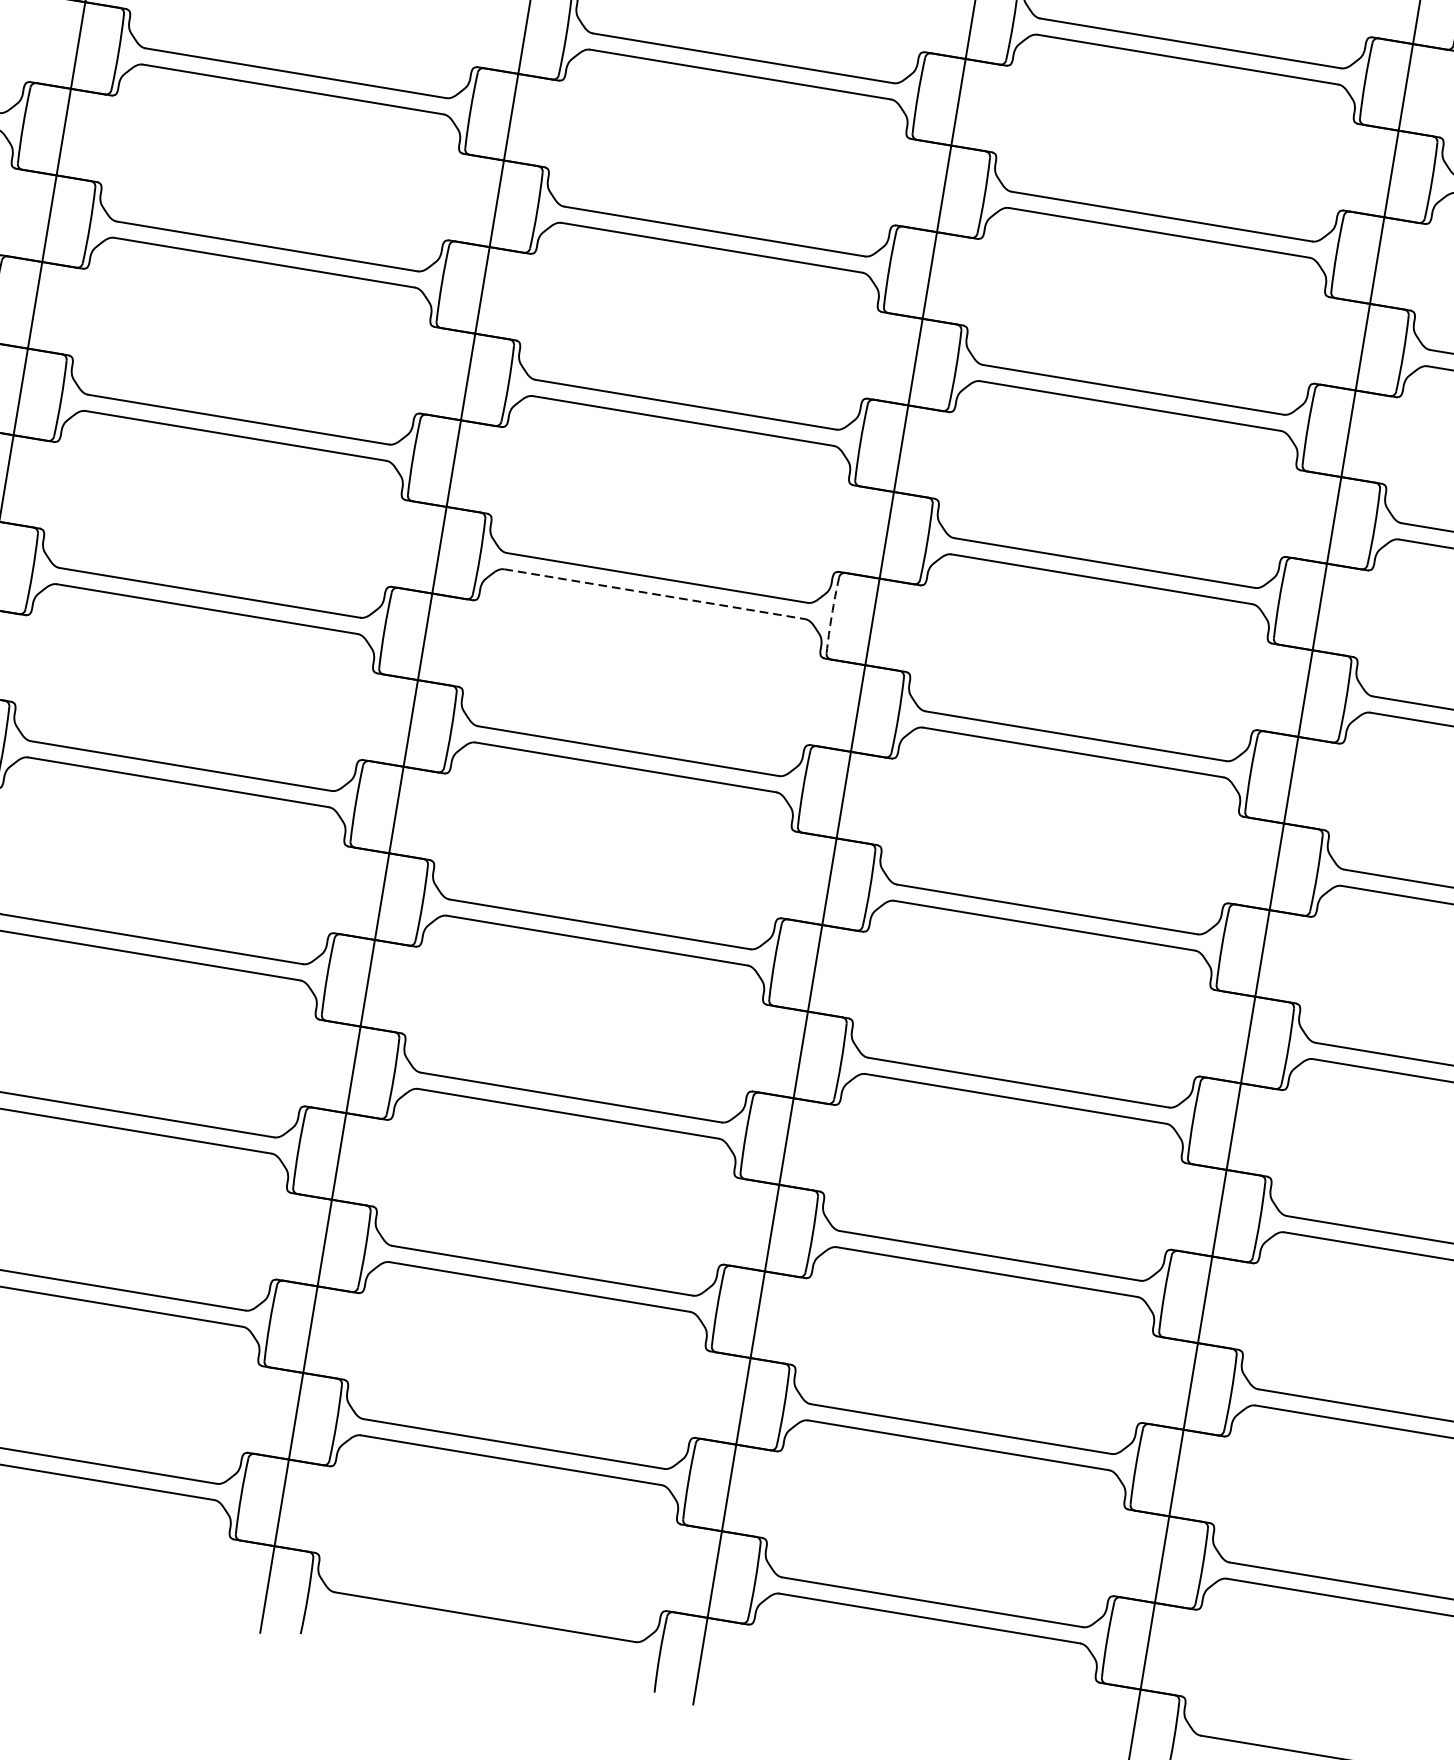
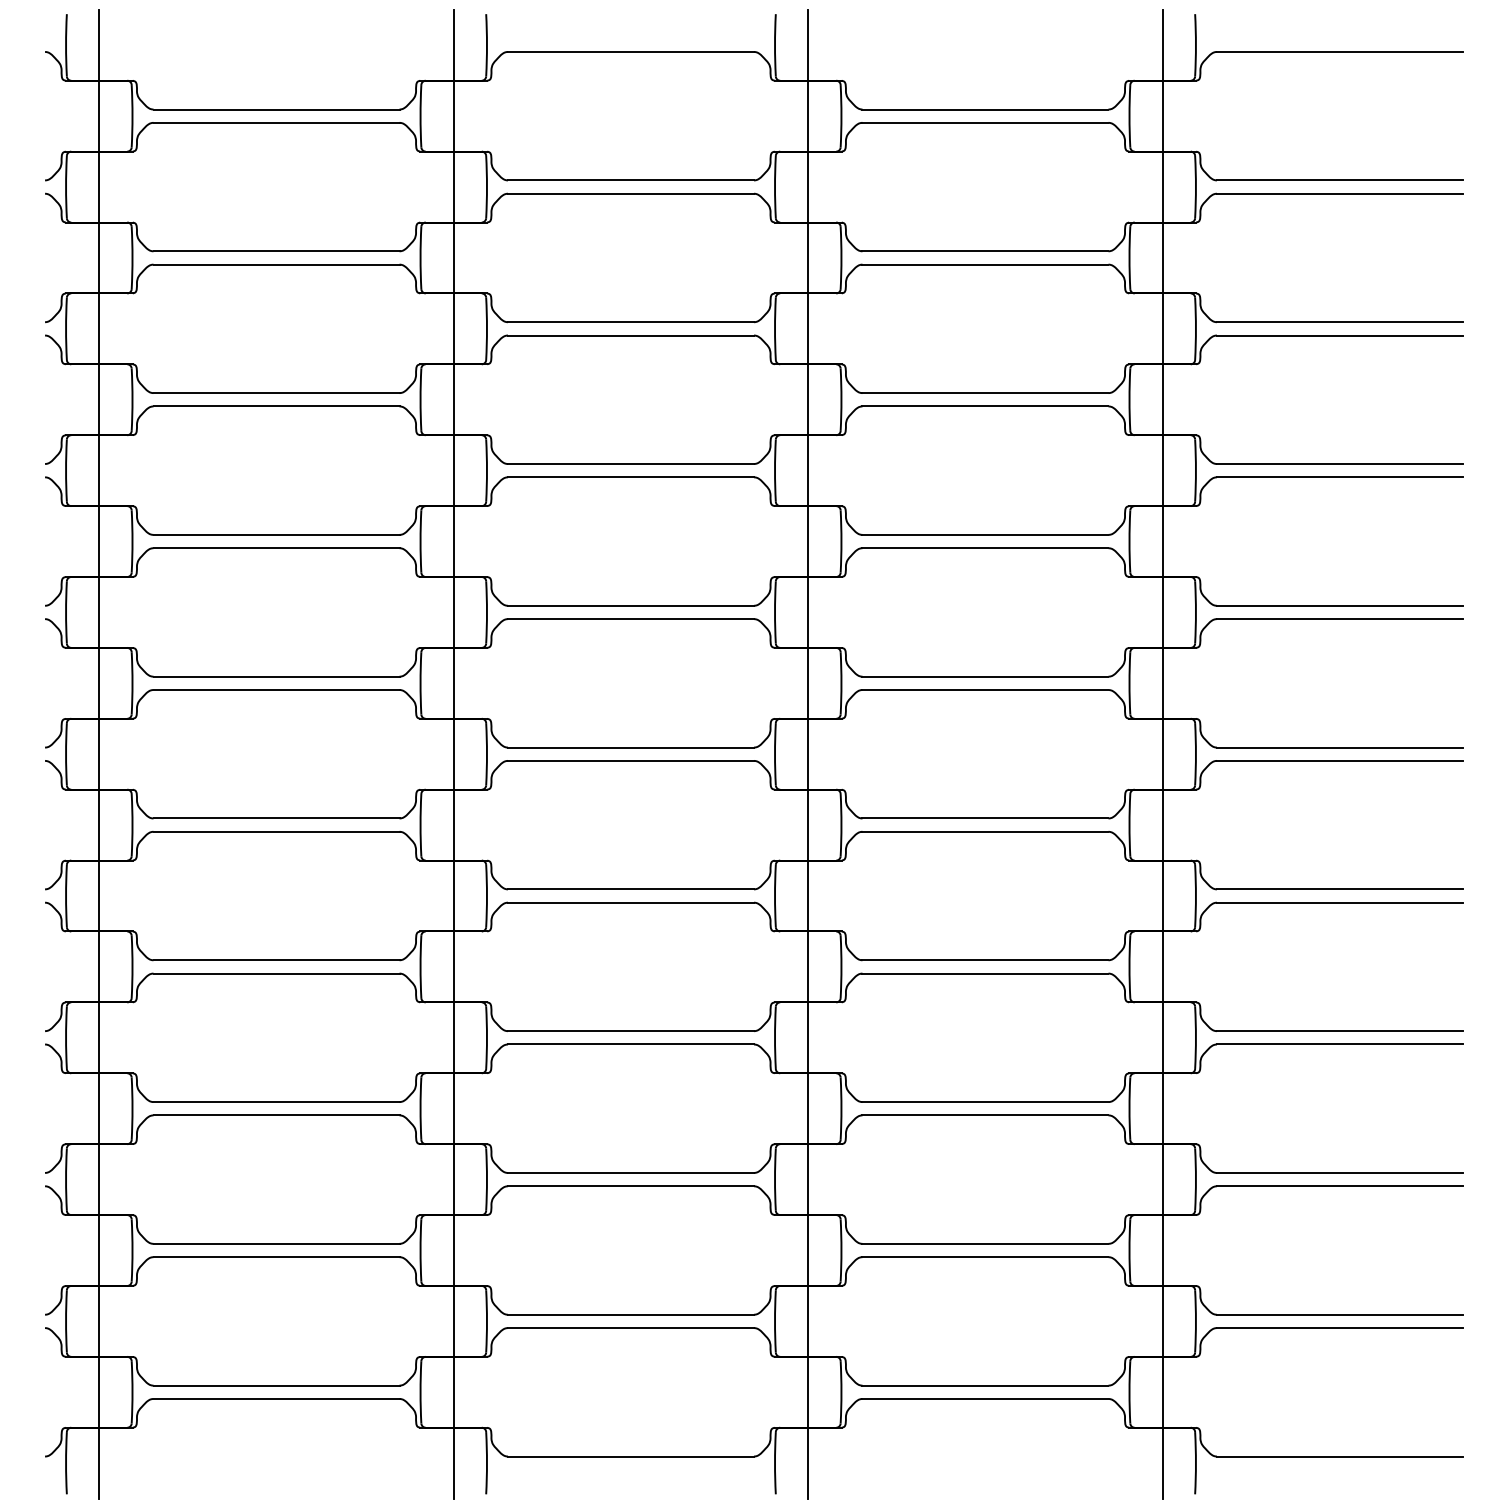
line: (655, 594) -> (631, 619), dashed -> solid
arc: (832, 615) -> (775, 612), dashed -> solid

